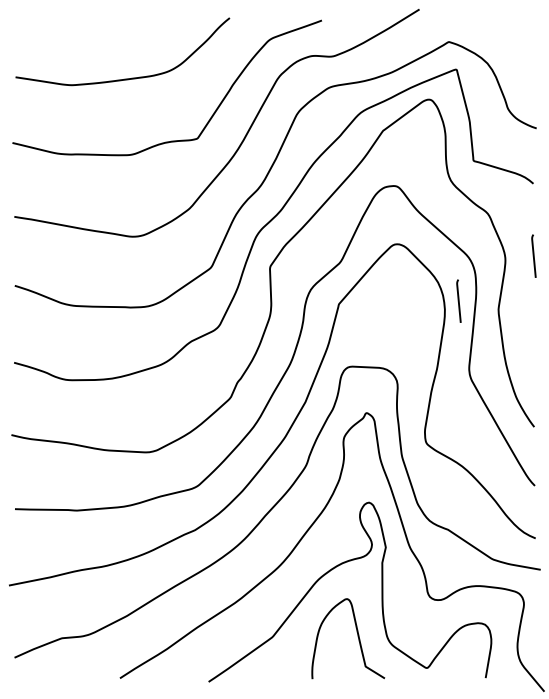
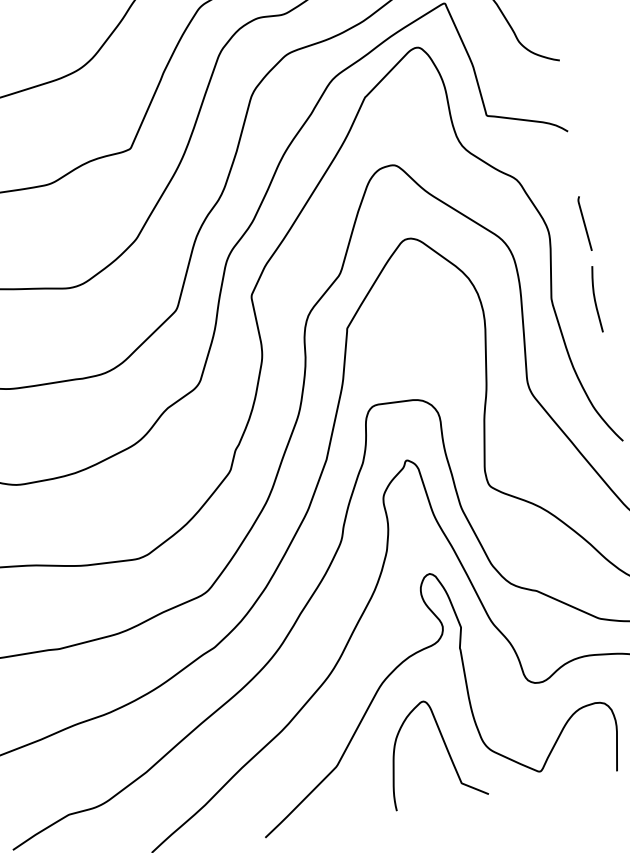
line: (458, 300) -> (498, 296), removed
curve: (532, 315) -> (596, 299), added

